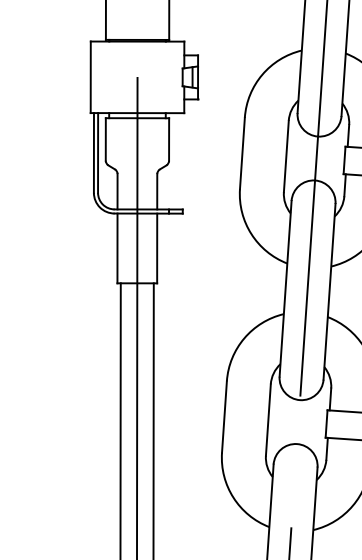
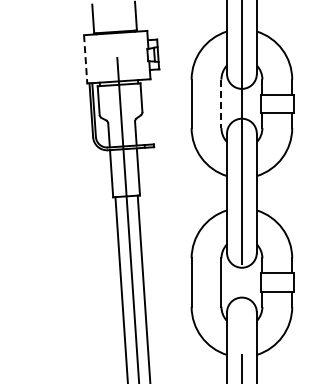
line: (90, 77) -> (85, 59), solid -> dashed
line: (286, 157) -> (221, 104), solid -> dashed

